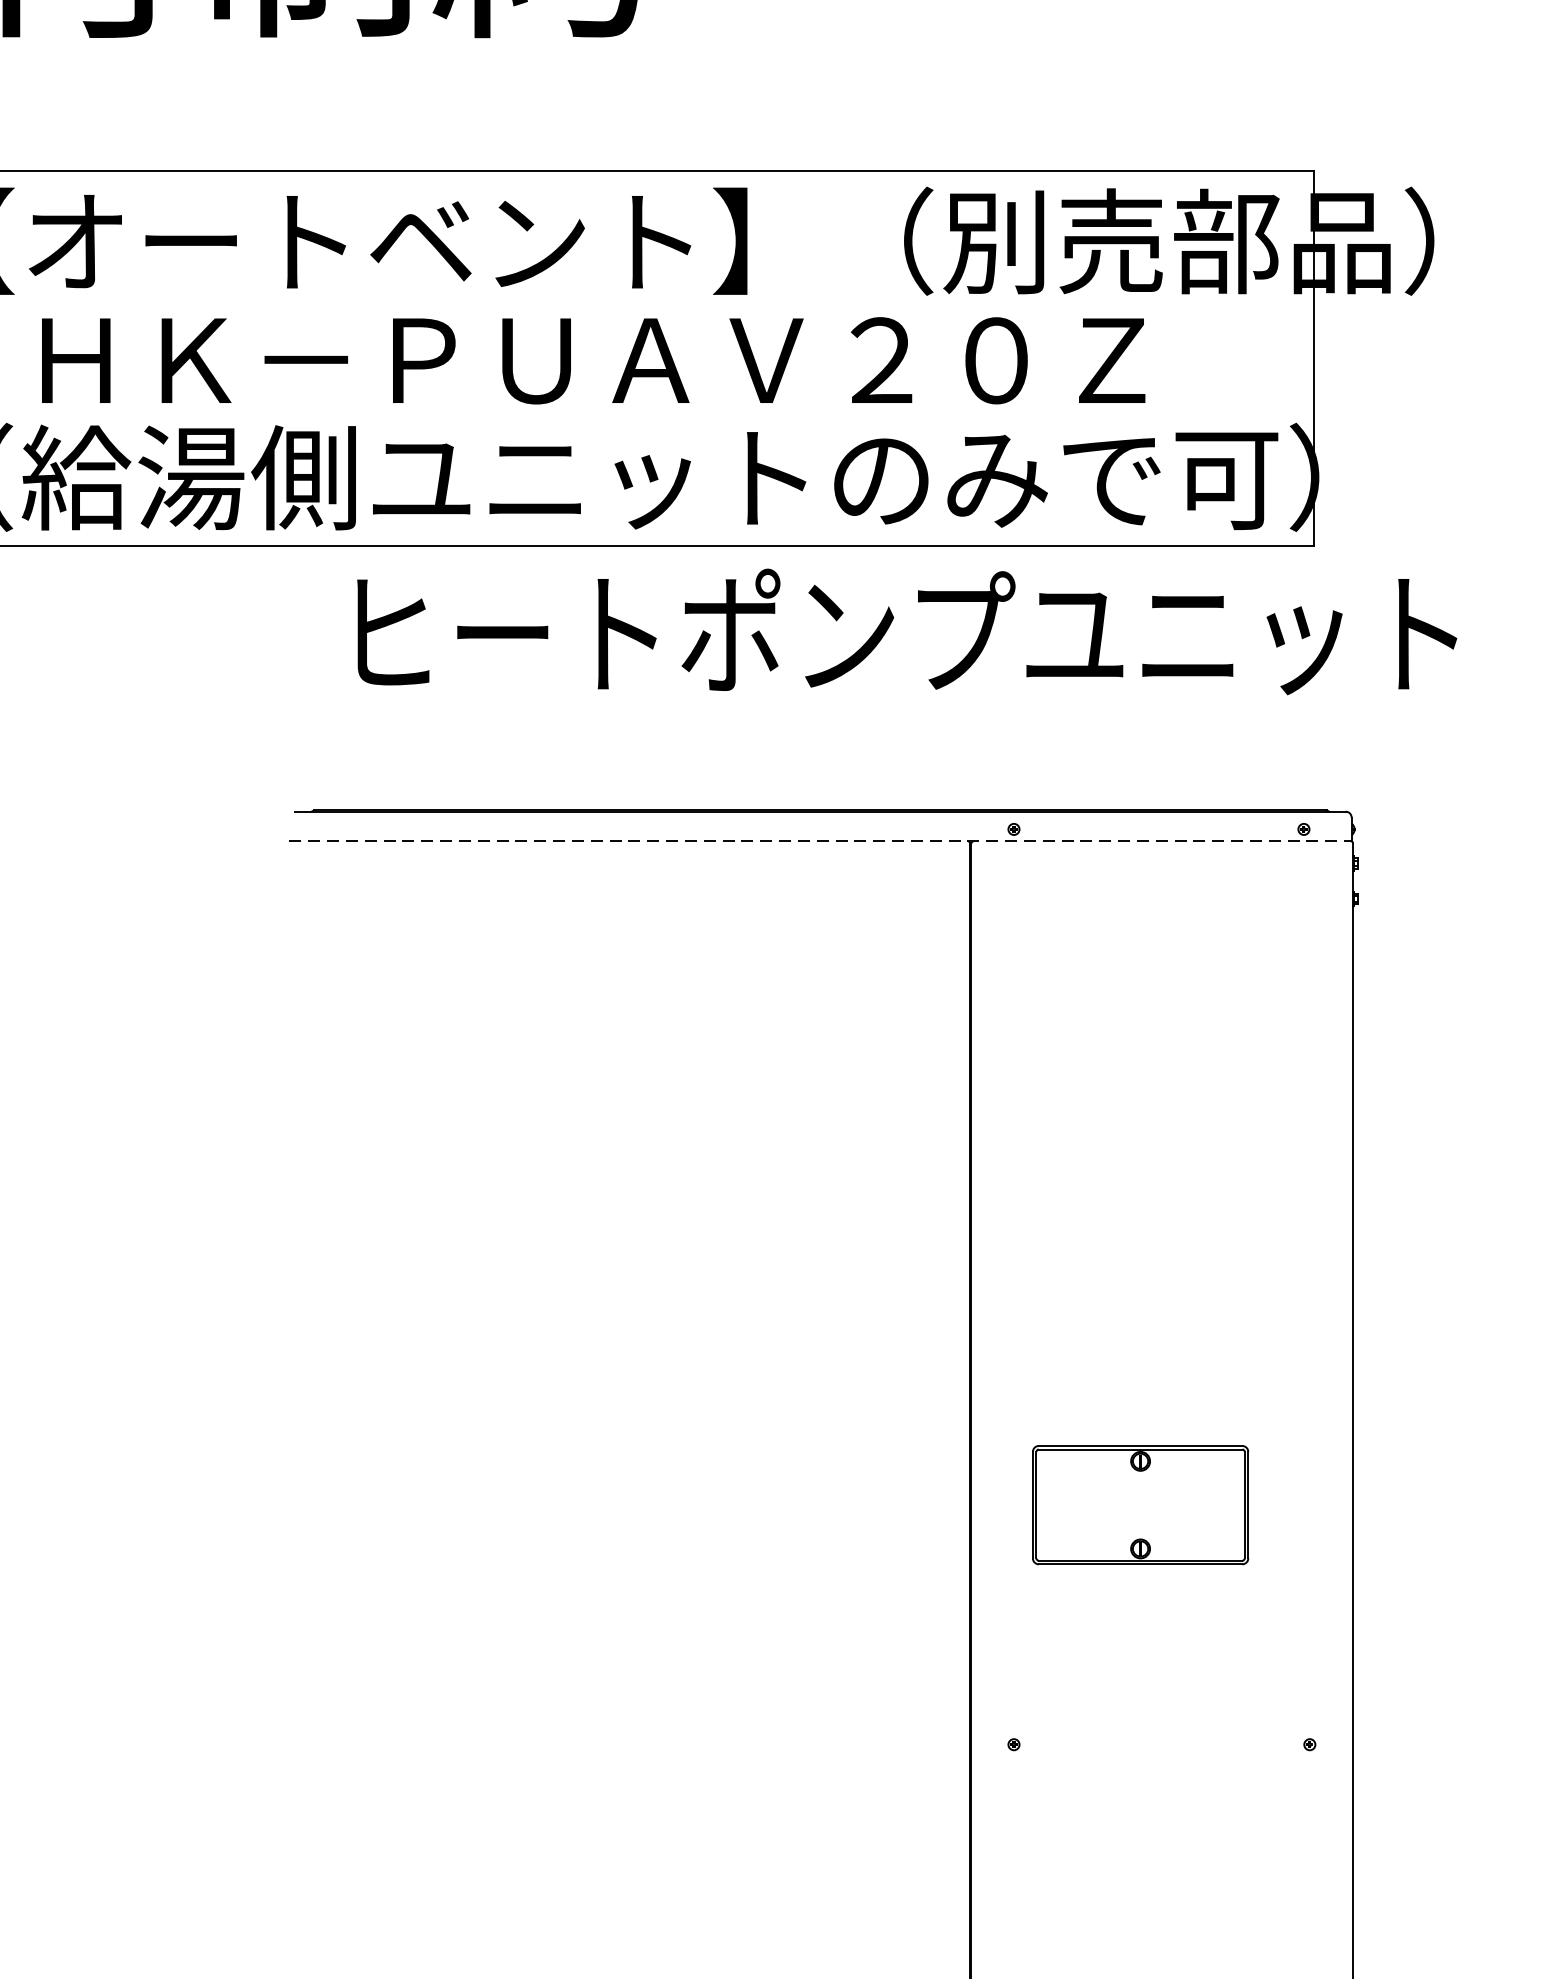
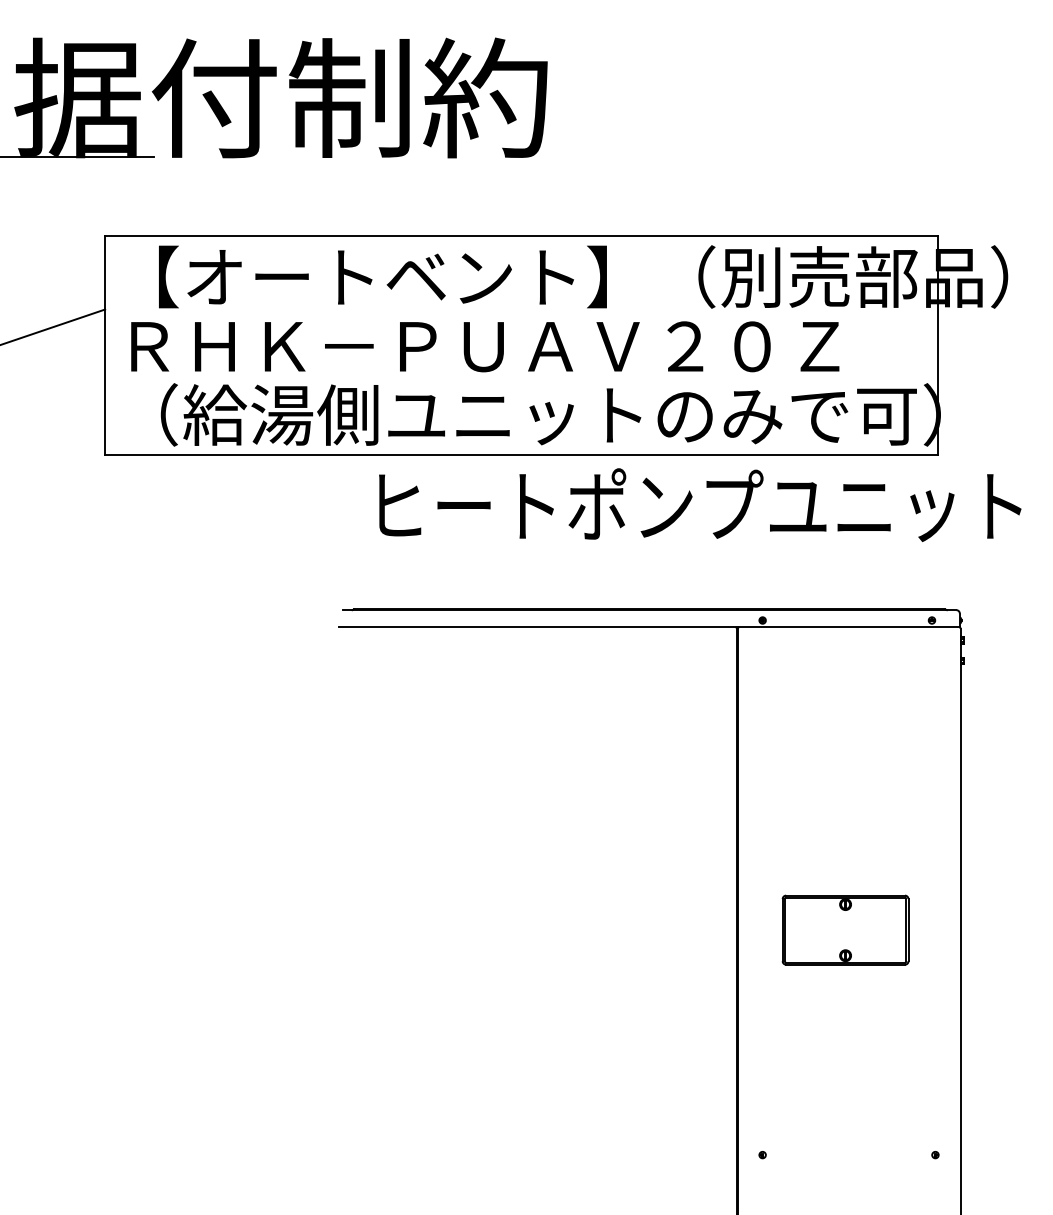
line: (821, 841) -> (650, 627), dashed -> solid
part: (1140, 1503) -> (845, 929), moved

